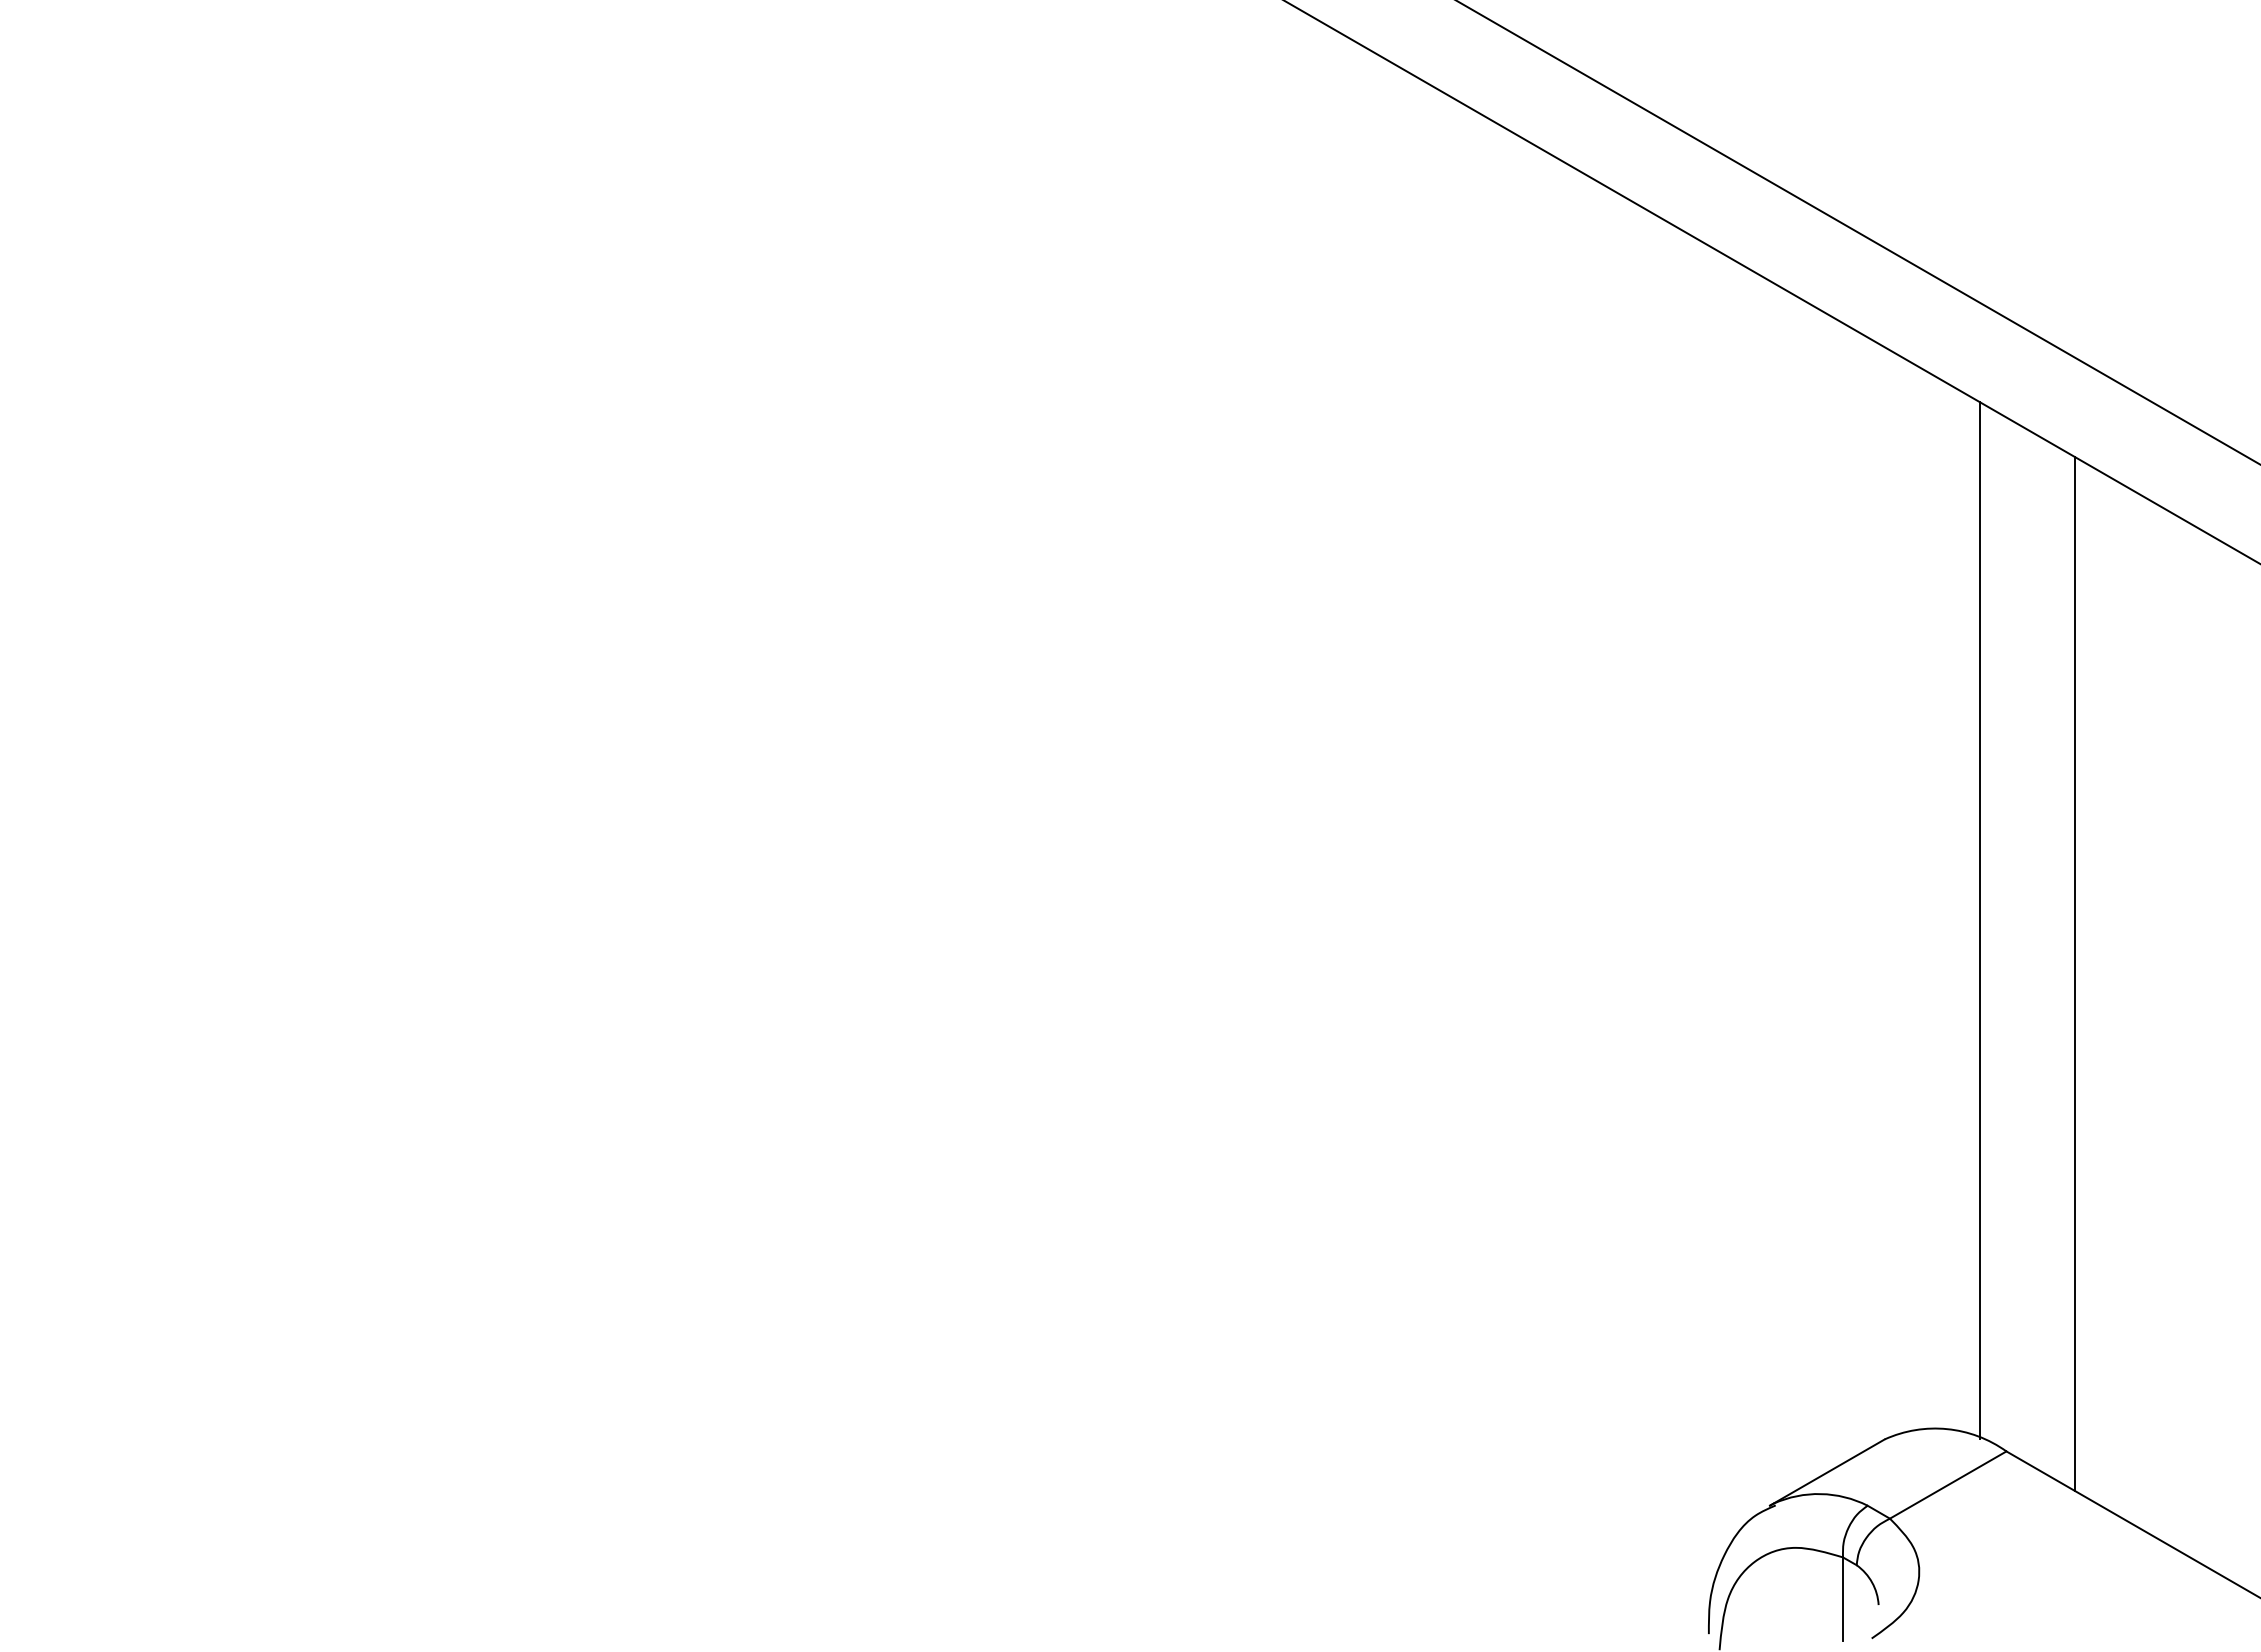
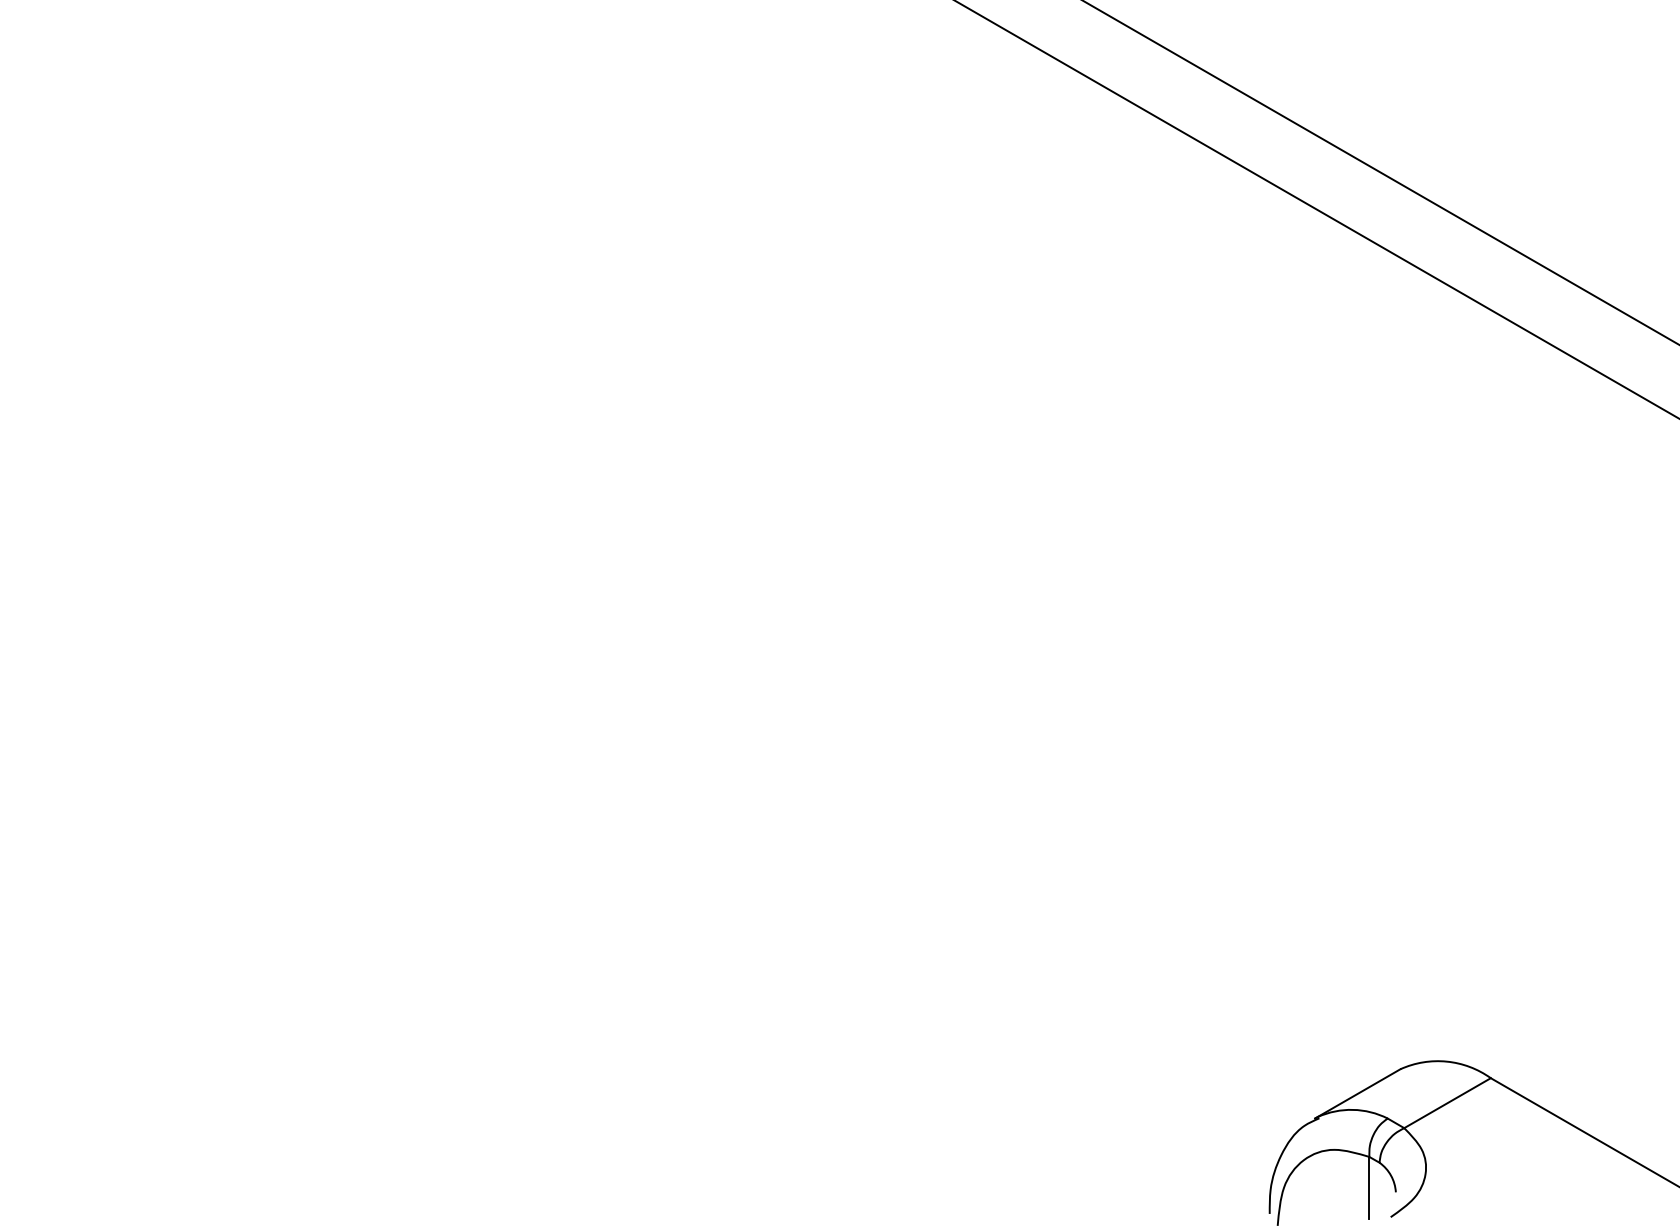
line: (1980, 920) -> (1471, 683), removed
line: (2075, 974) -> (1542, 723), removed

